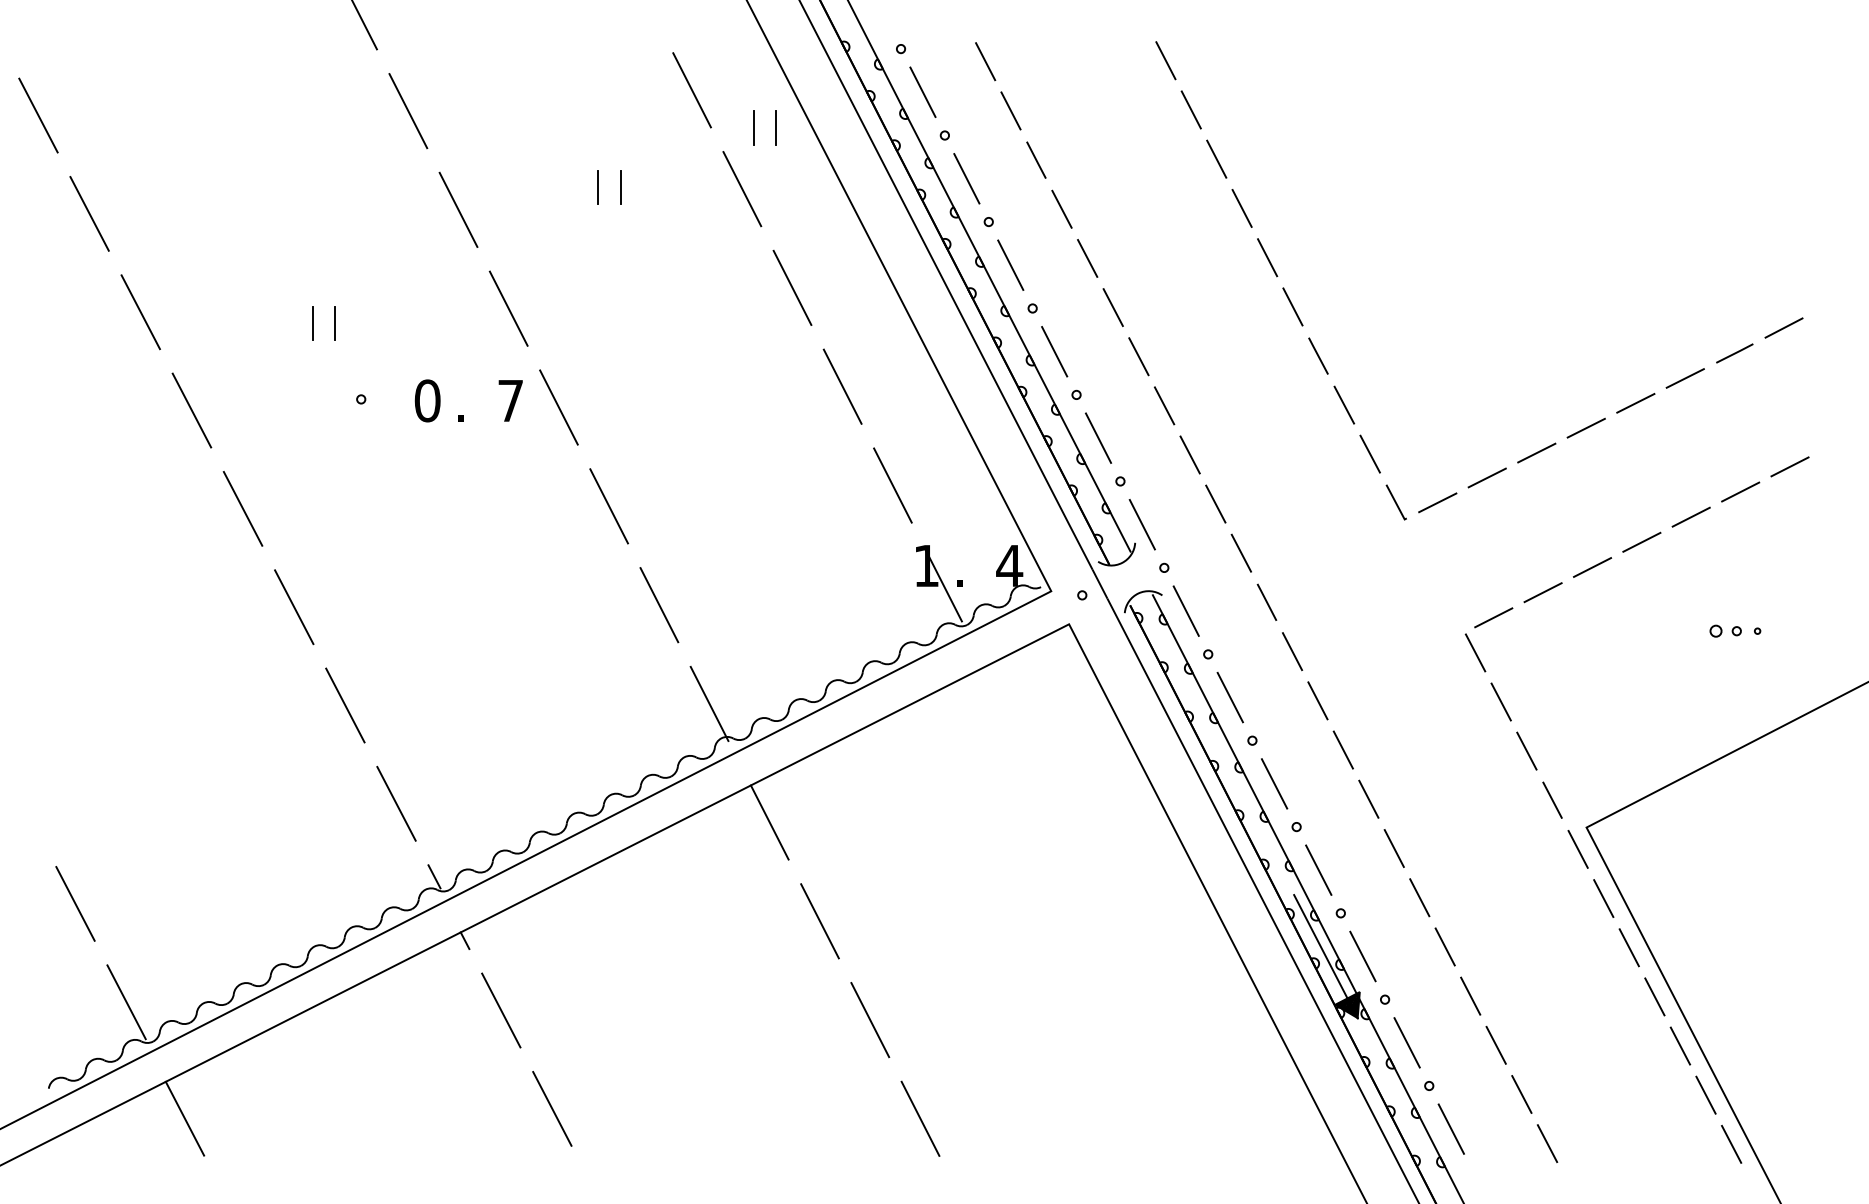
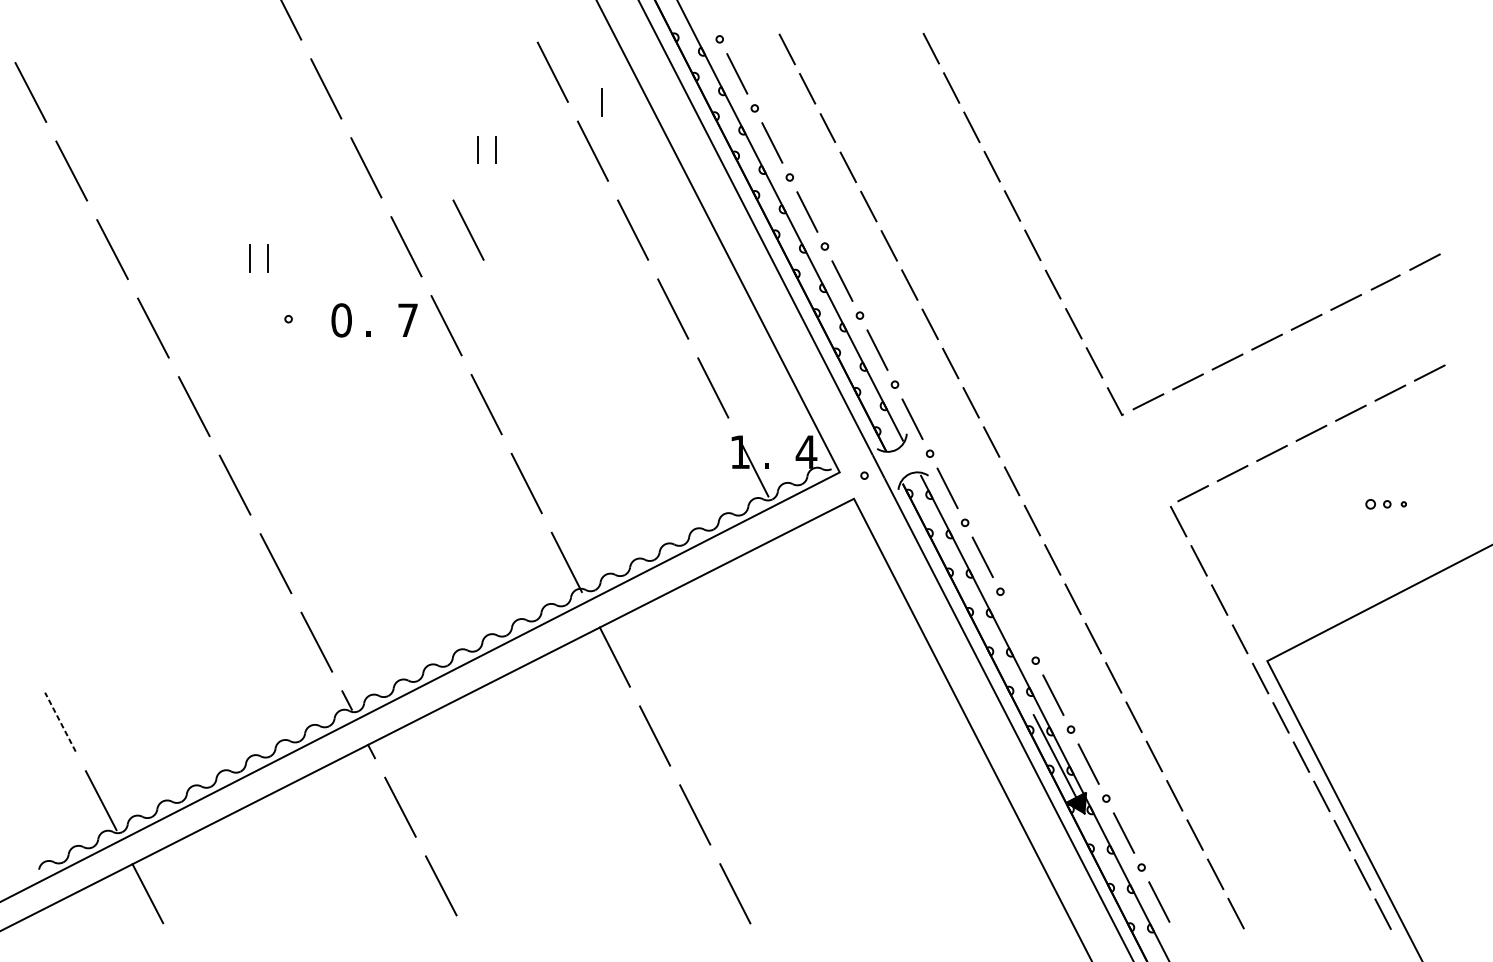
line: (775, 127) -> (619, 102), removed
line: (586, 287) -> (468, 229), added
line: (1274, 783) -> (1018, 625), removed
line: (75, 903) -> (60, 721), solid -> dashed

